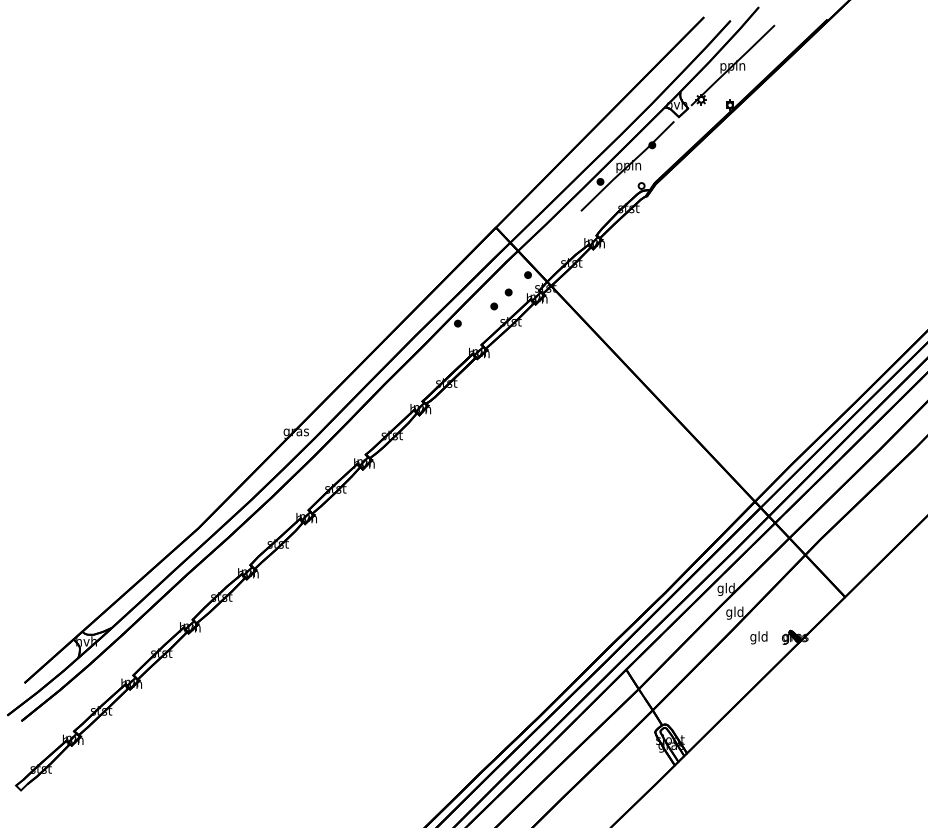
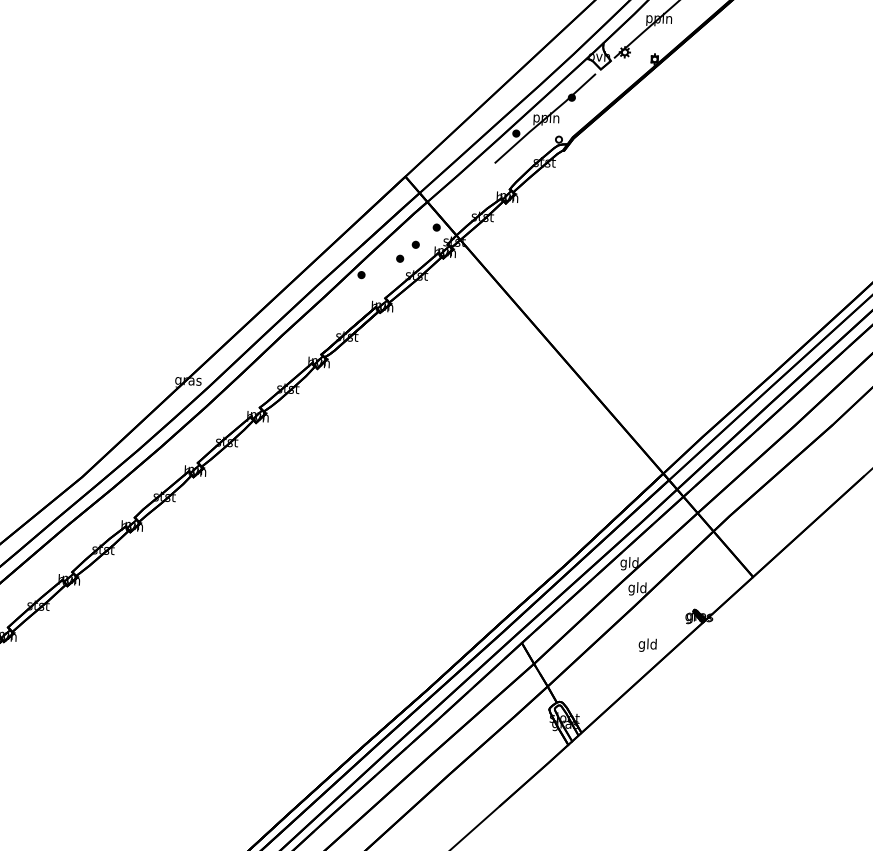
text: (758, 637) -> (647, 644), moved

